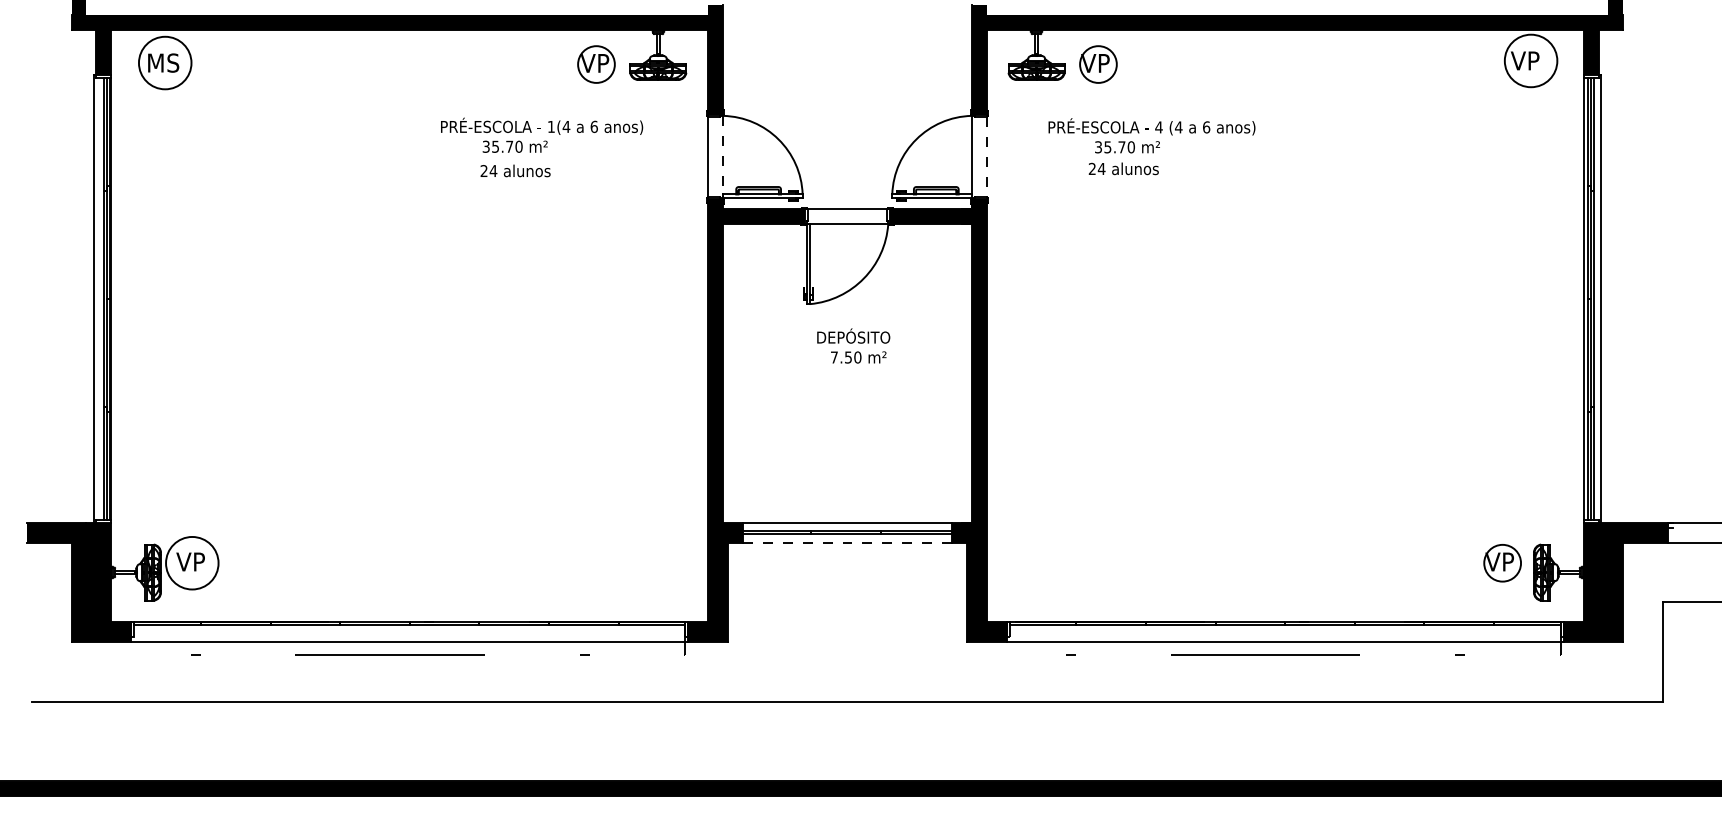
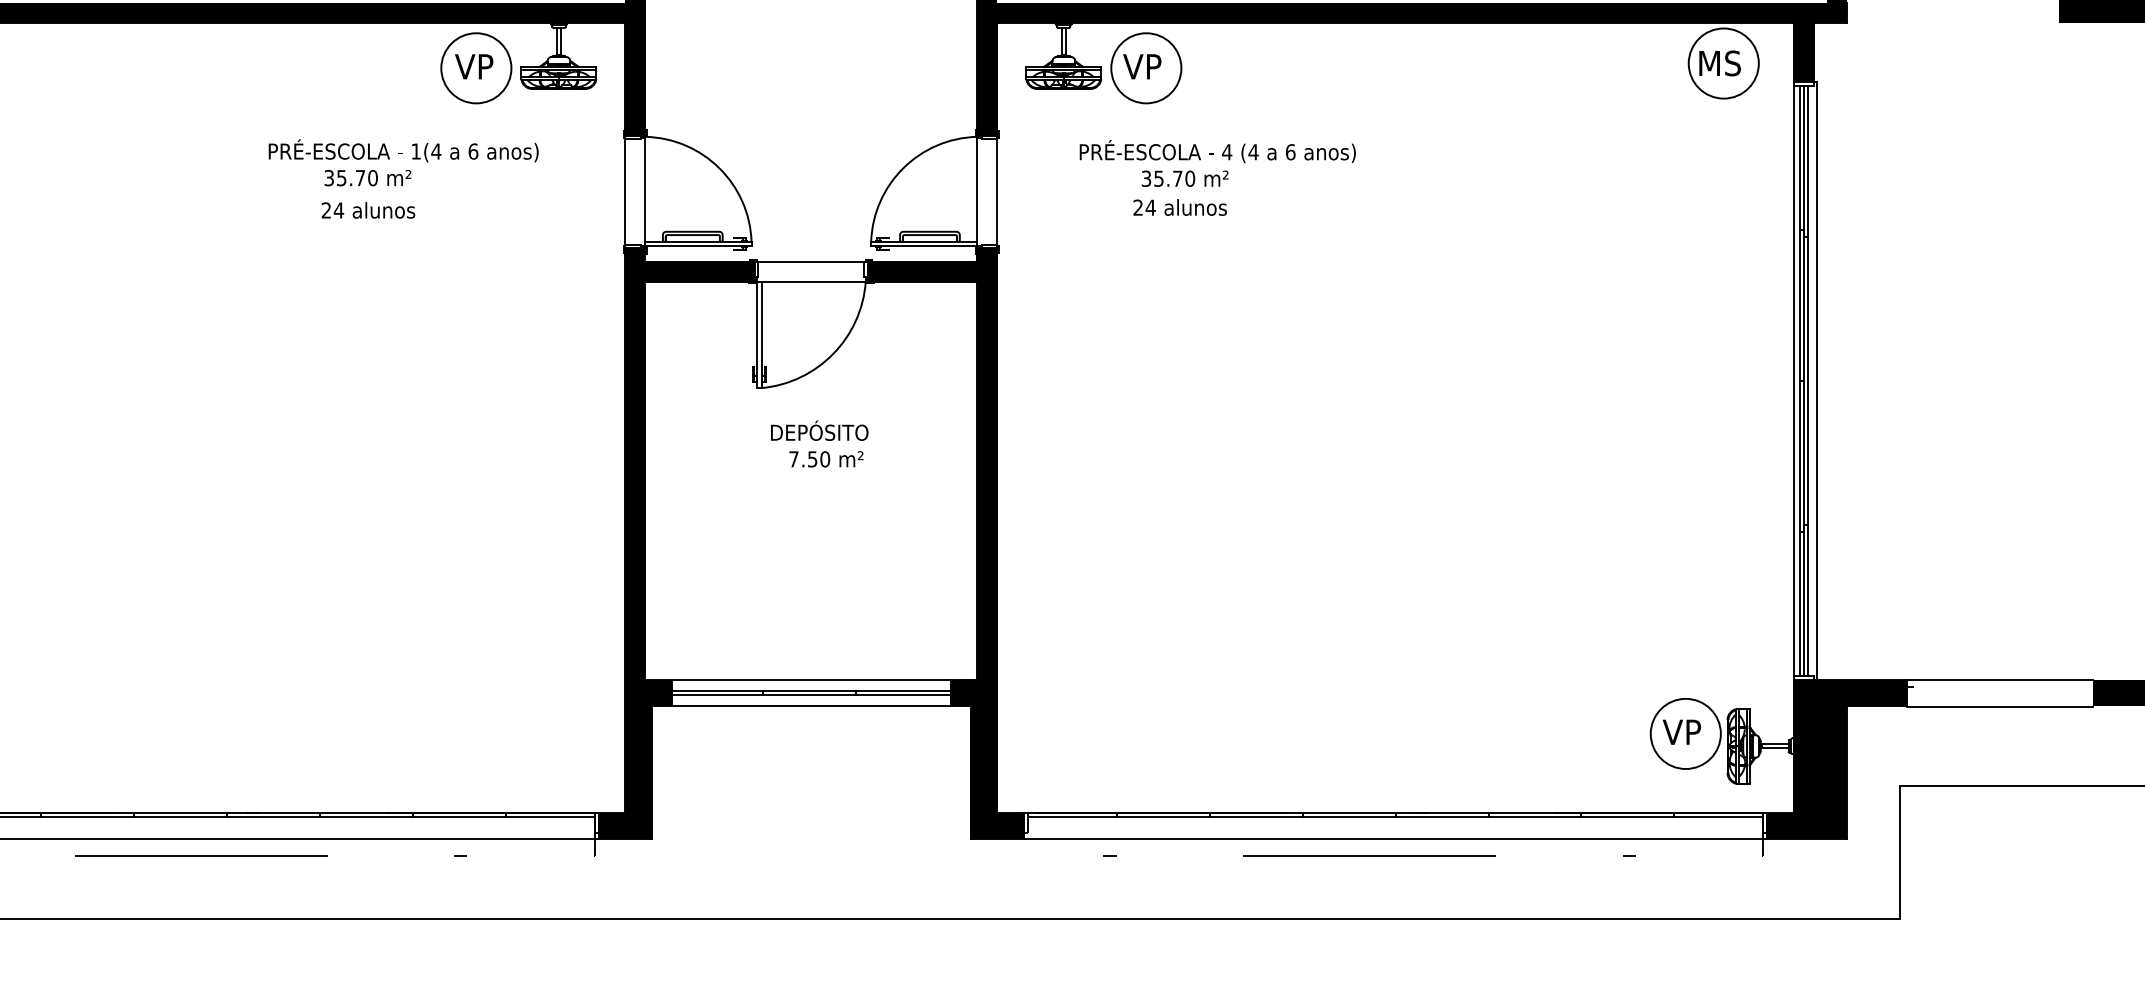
text: (1526, 60) -> (1717, 62), VP -> MS
circle: (596, 64) -> (476, 68), size x1.43
circle: (1098, 64) -> (1146, 68), size x1.43
line: (723, 157) -> (645, 192), dashed -> solid
line: (986, 157) -> (996, 192), dashed -> solid
line: (847, 542) -> (811, 706), dashed -> solid
circle: (1502, 562) -> (1685, 732), size x1.43

